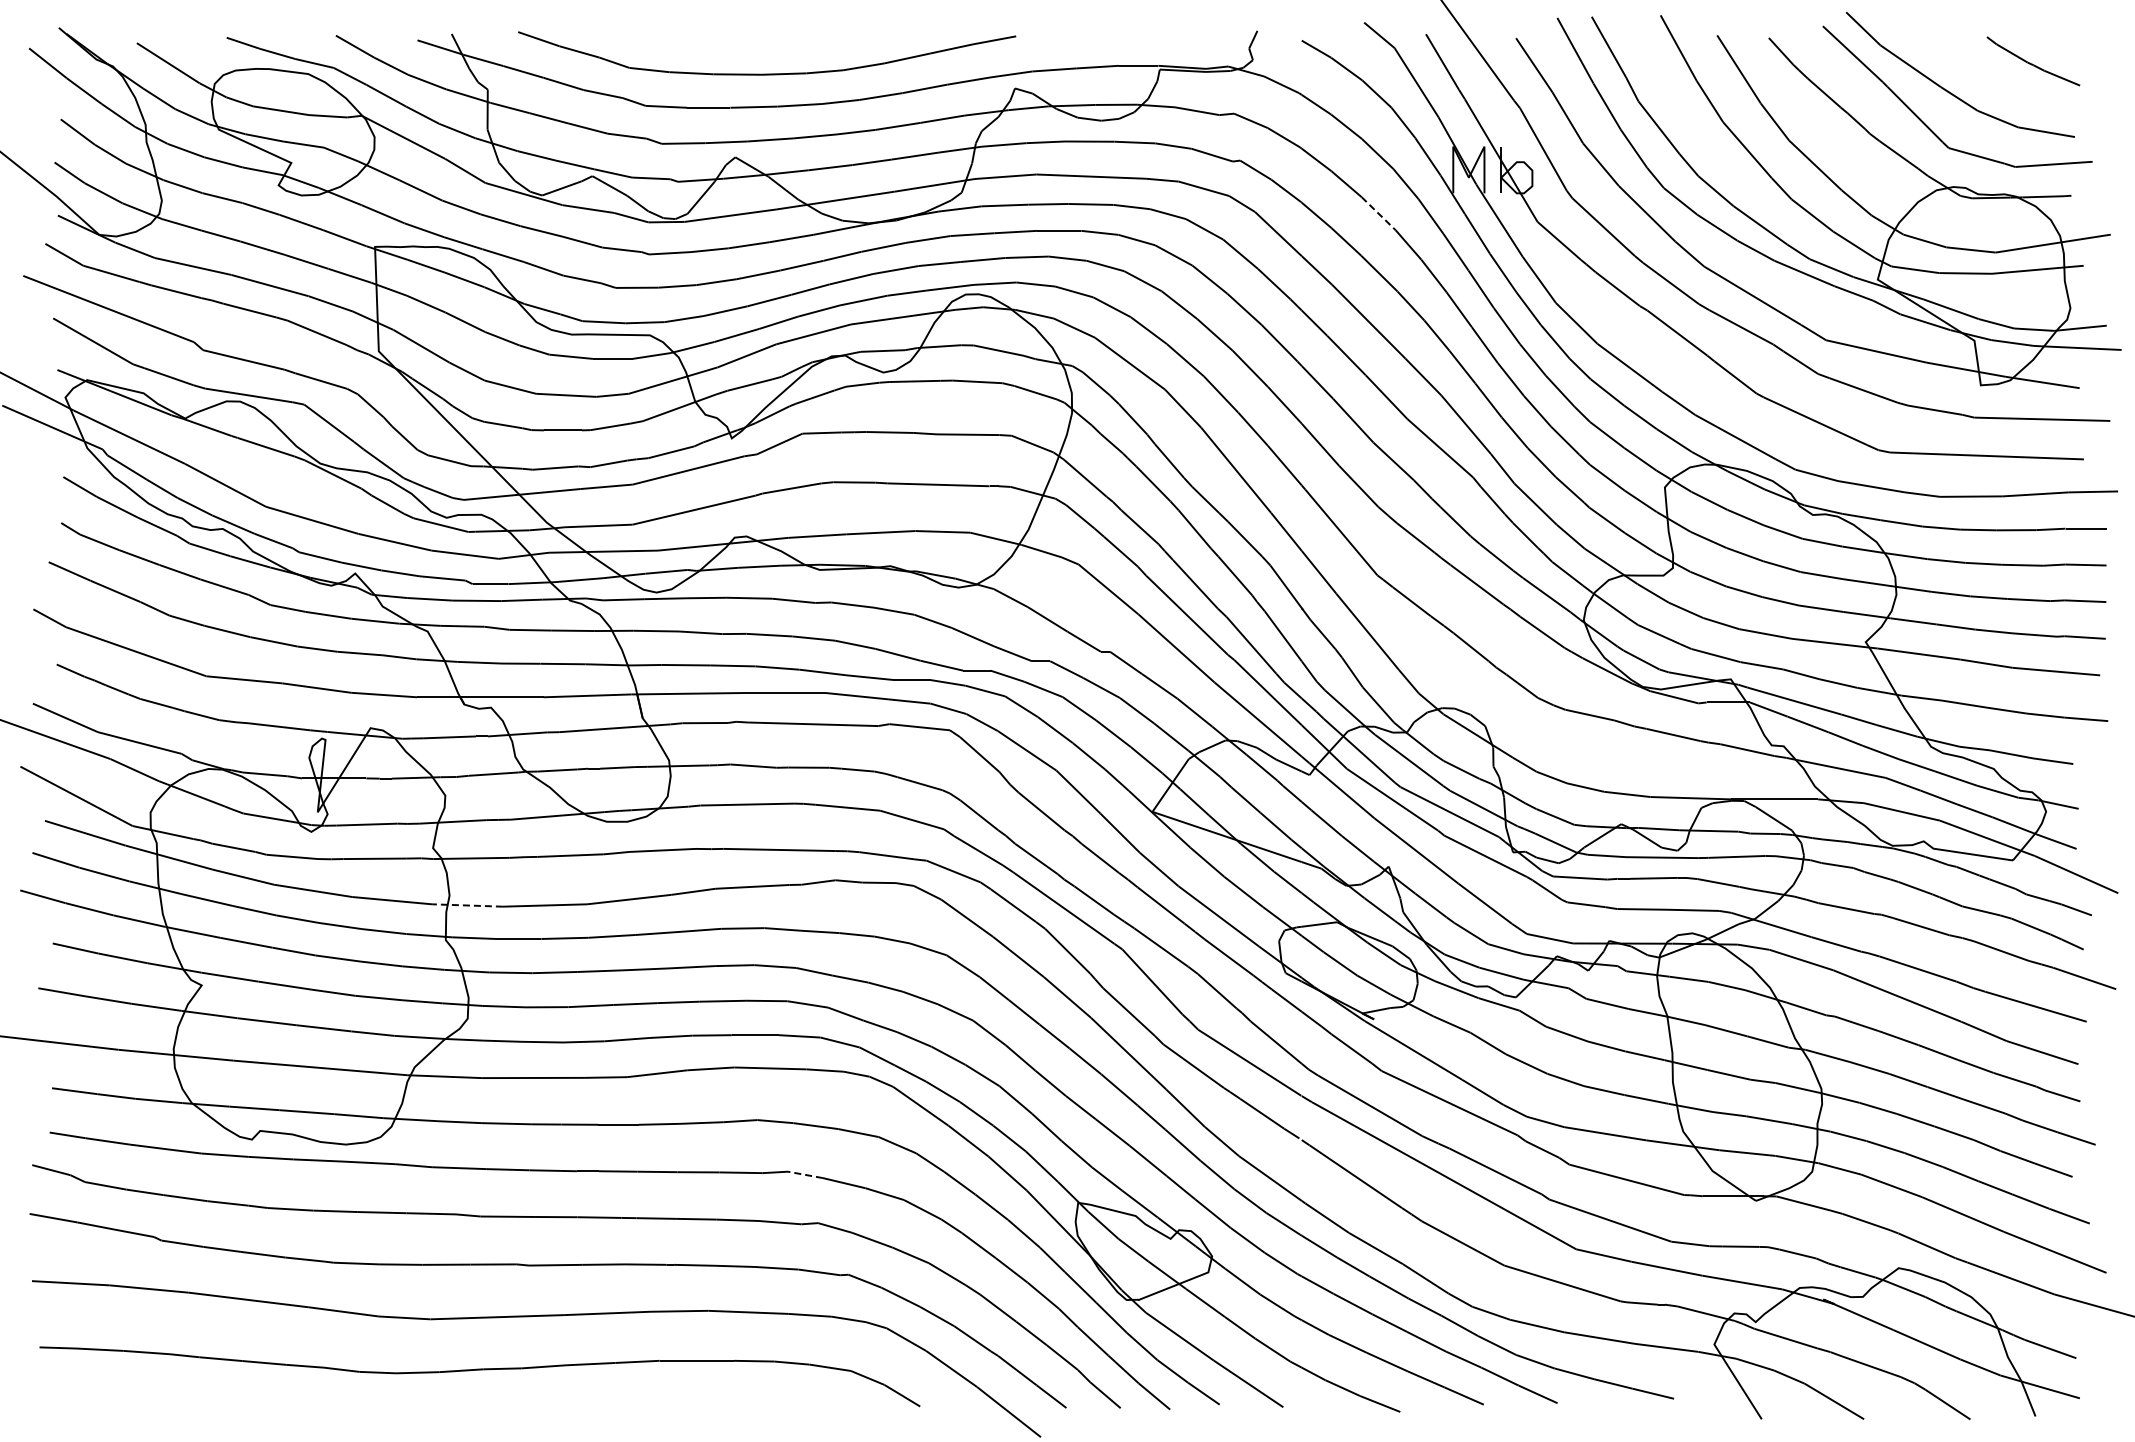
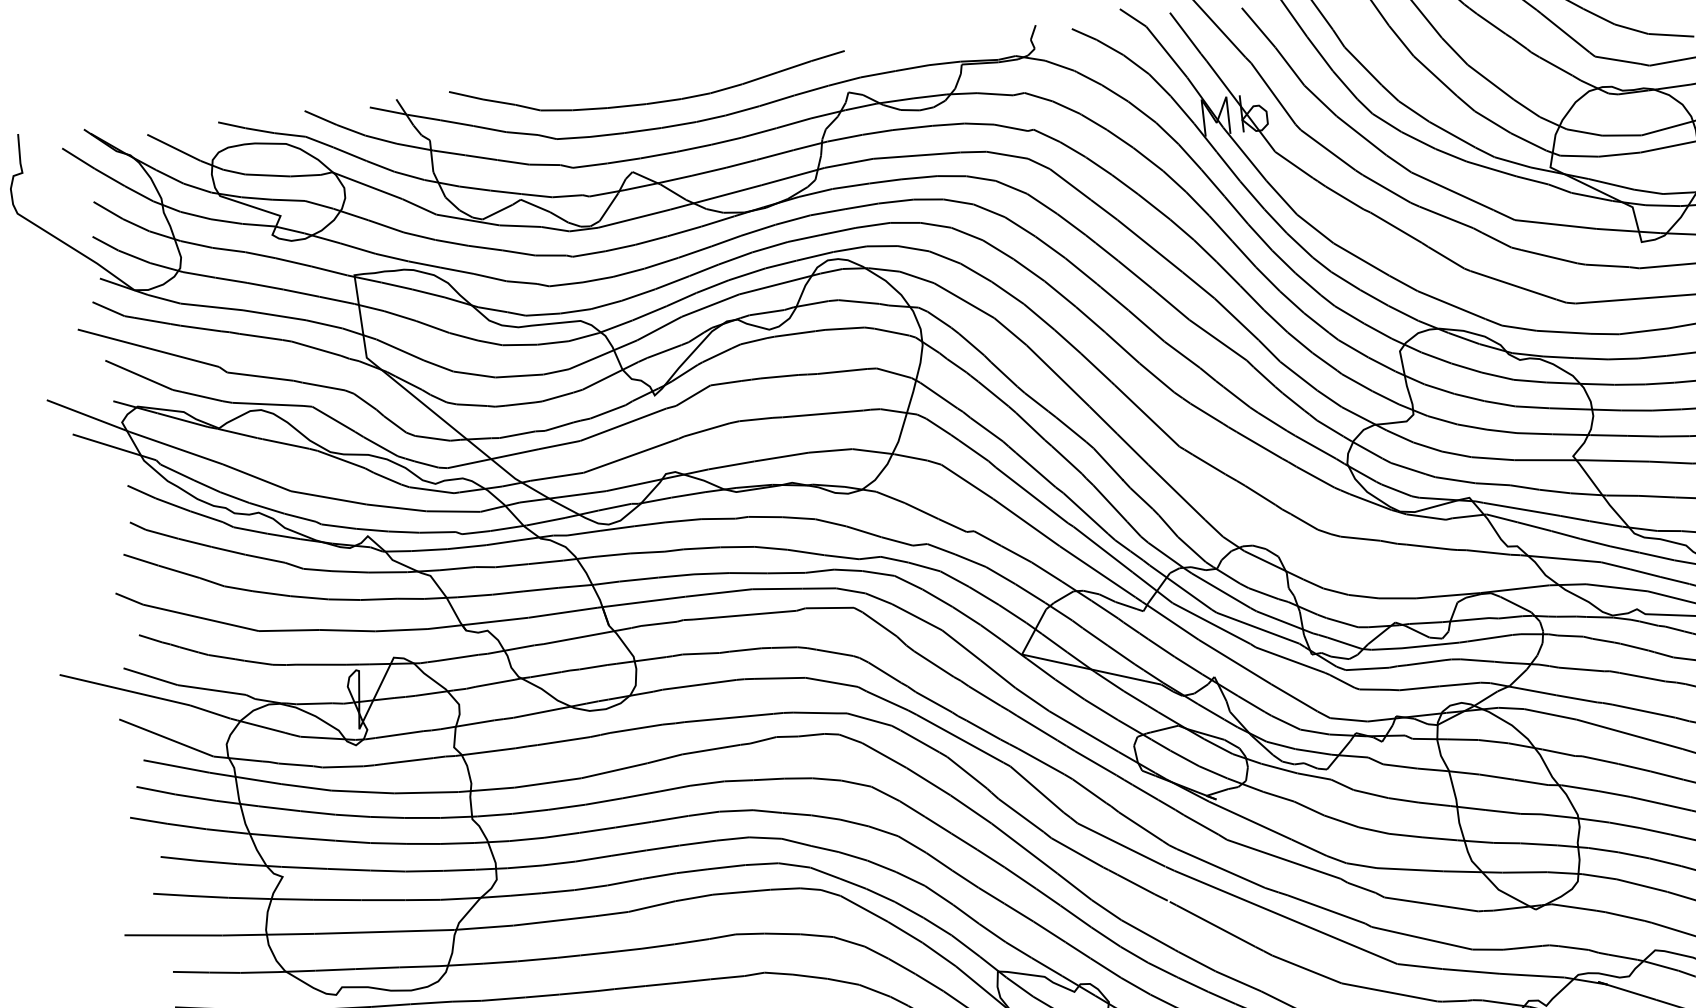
line: (1378, 213) -> (1148, 159), dashed -> solid
line: (466, 905) -> (485, 789), dashed -> solid
line: (805, 1174) -> (778, 973), dashed -> solid

